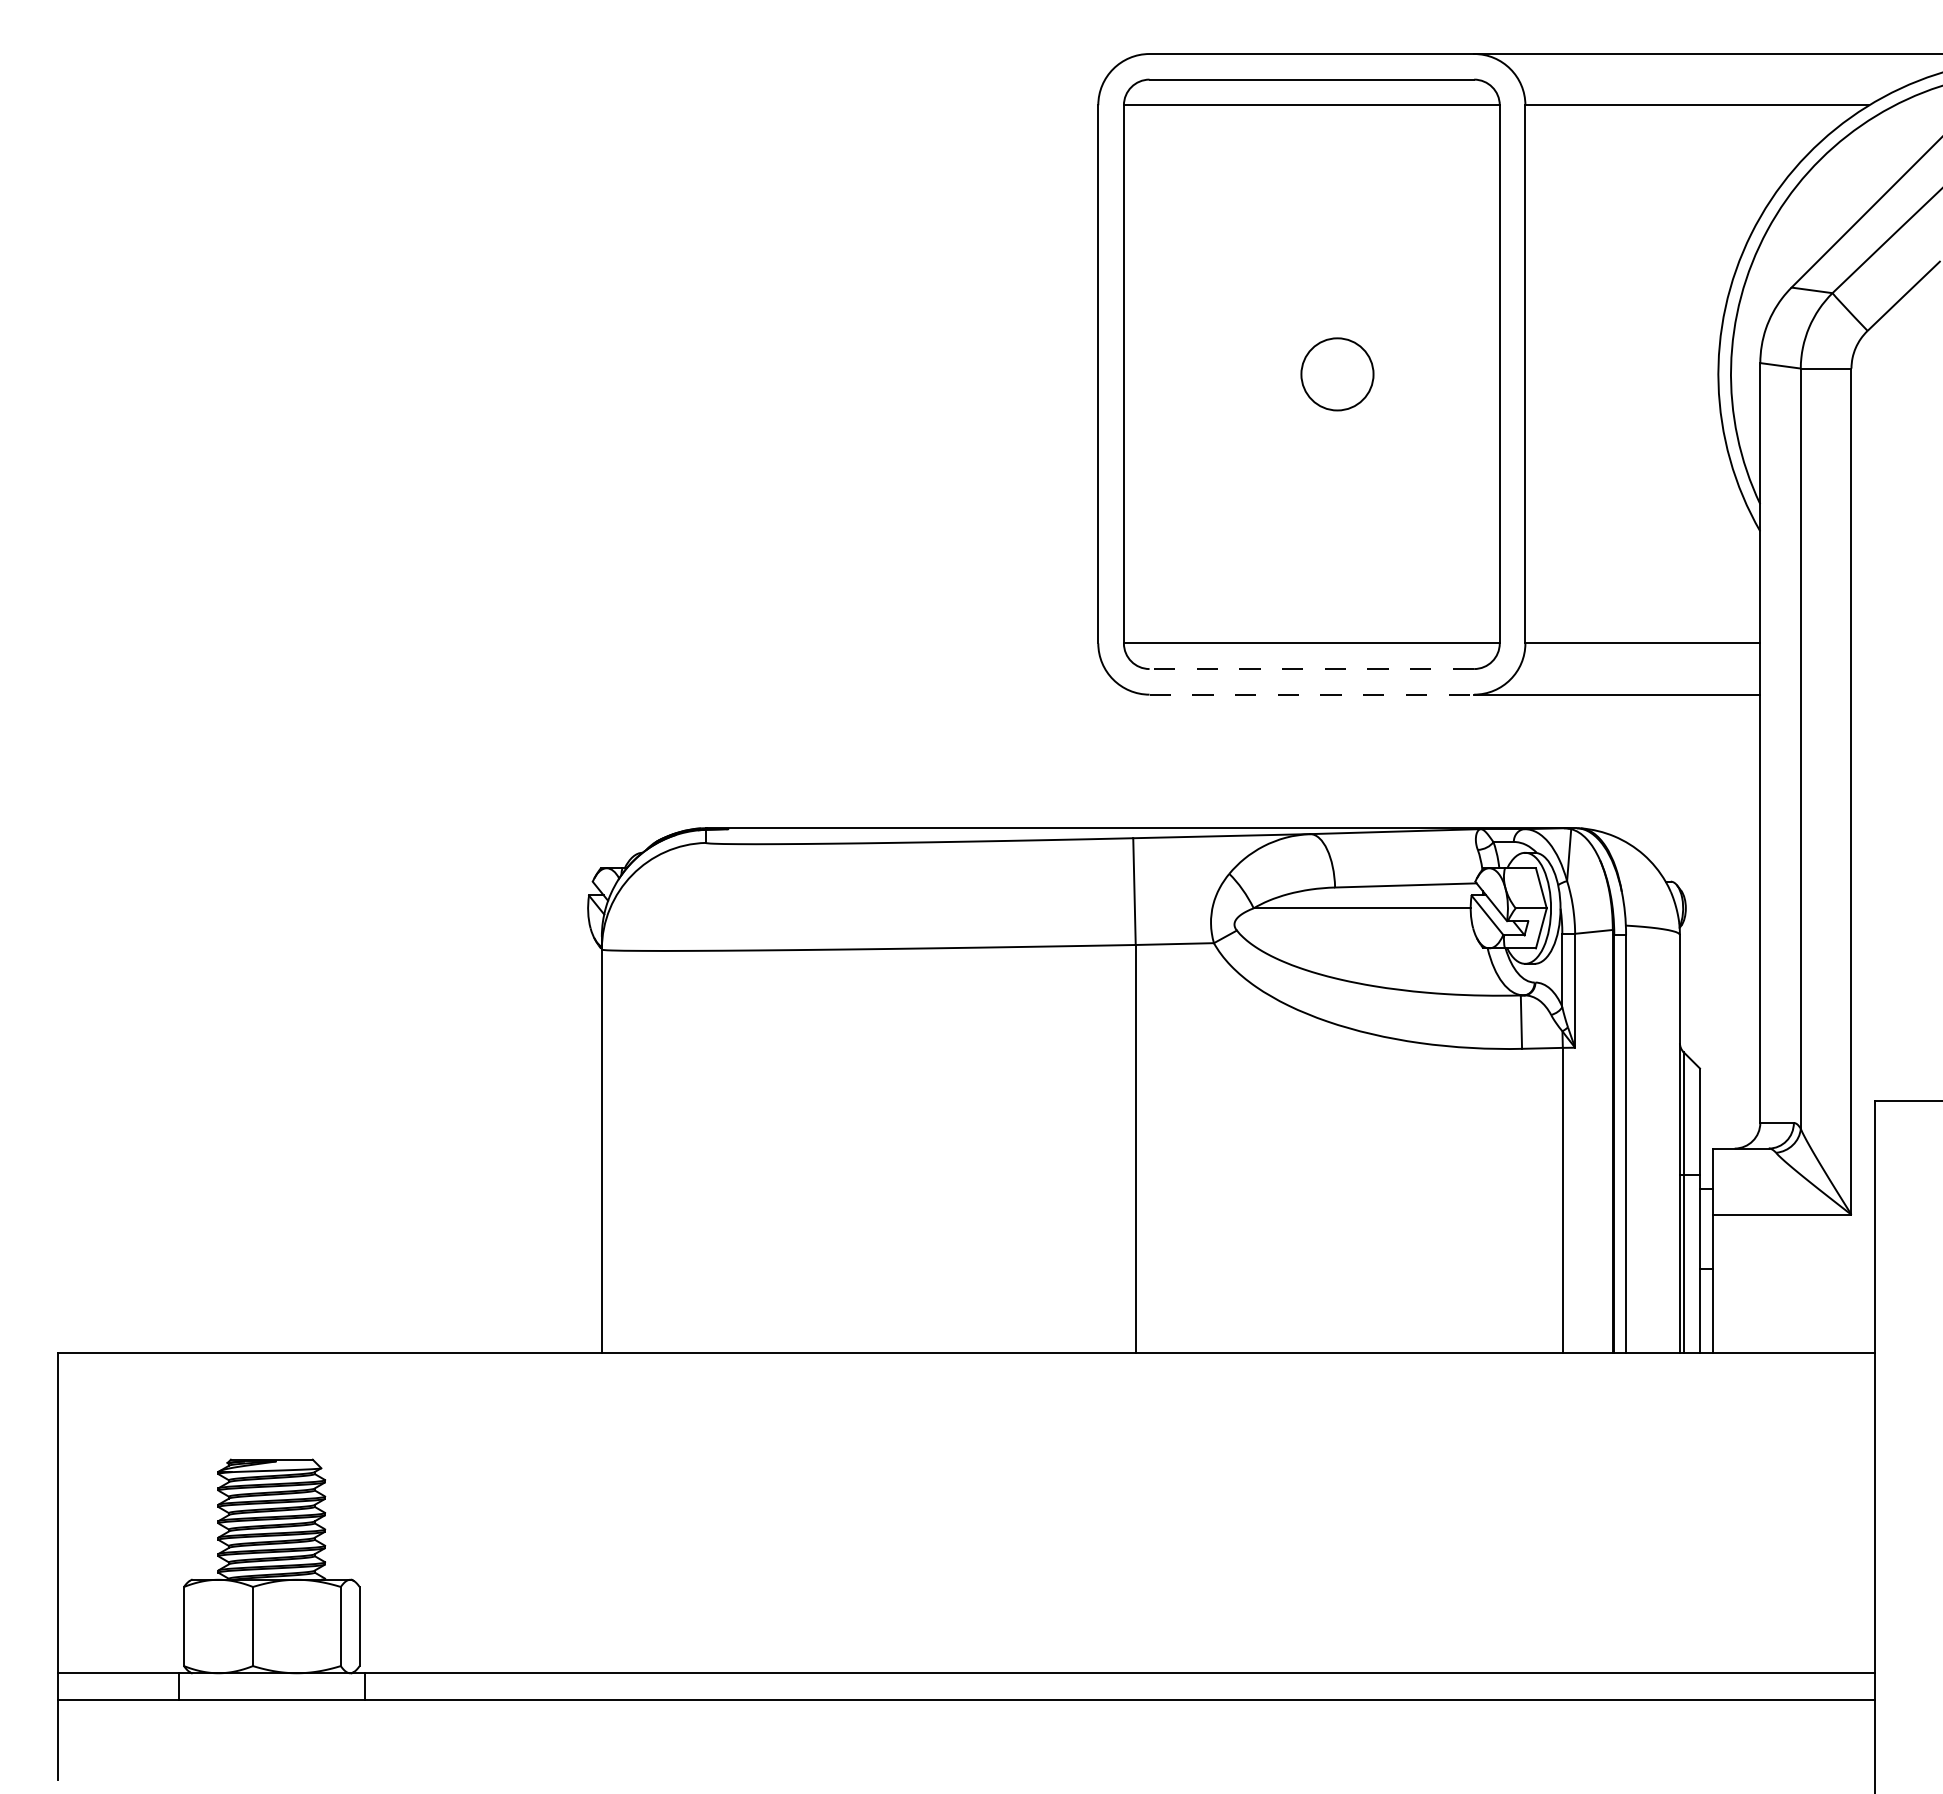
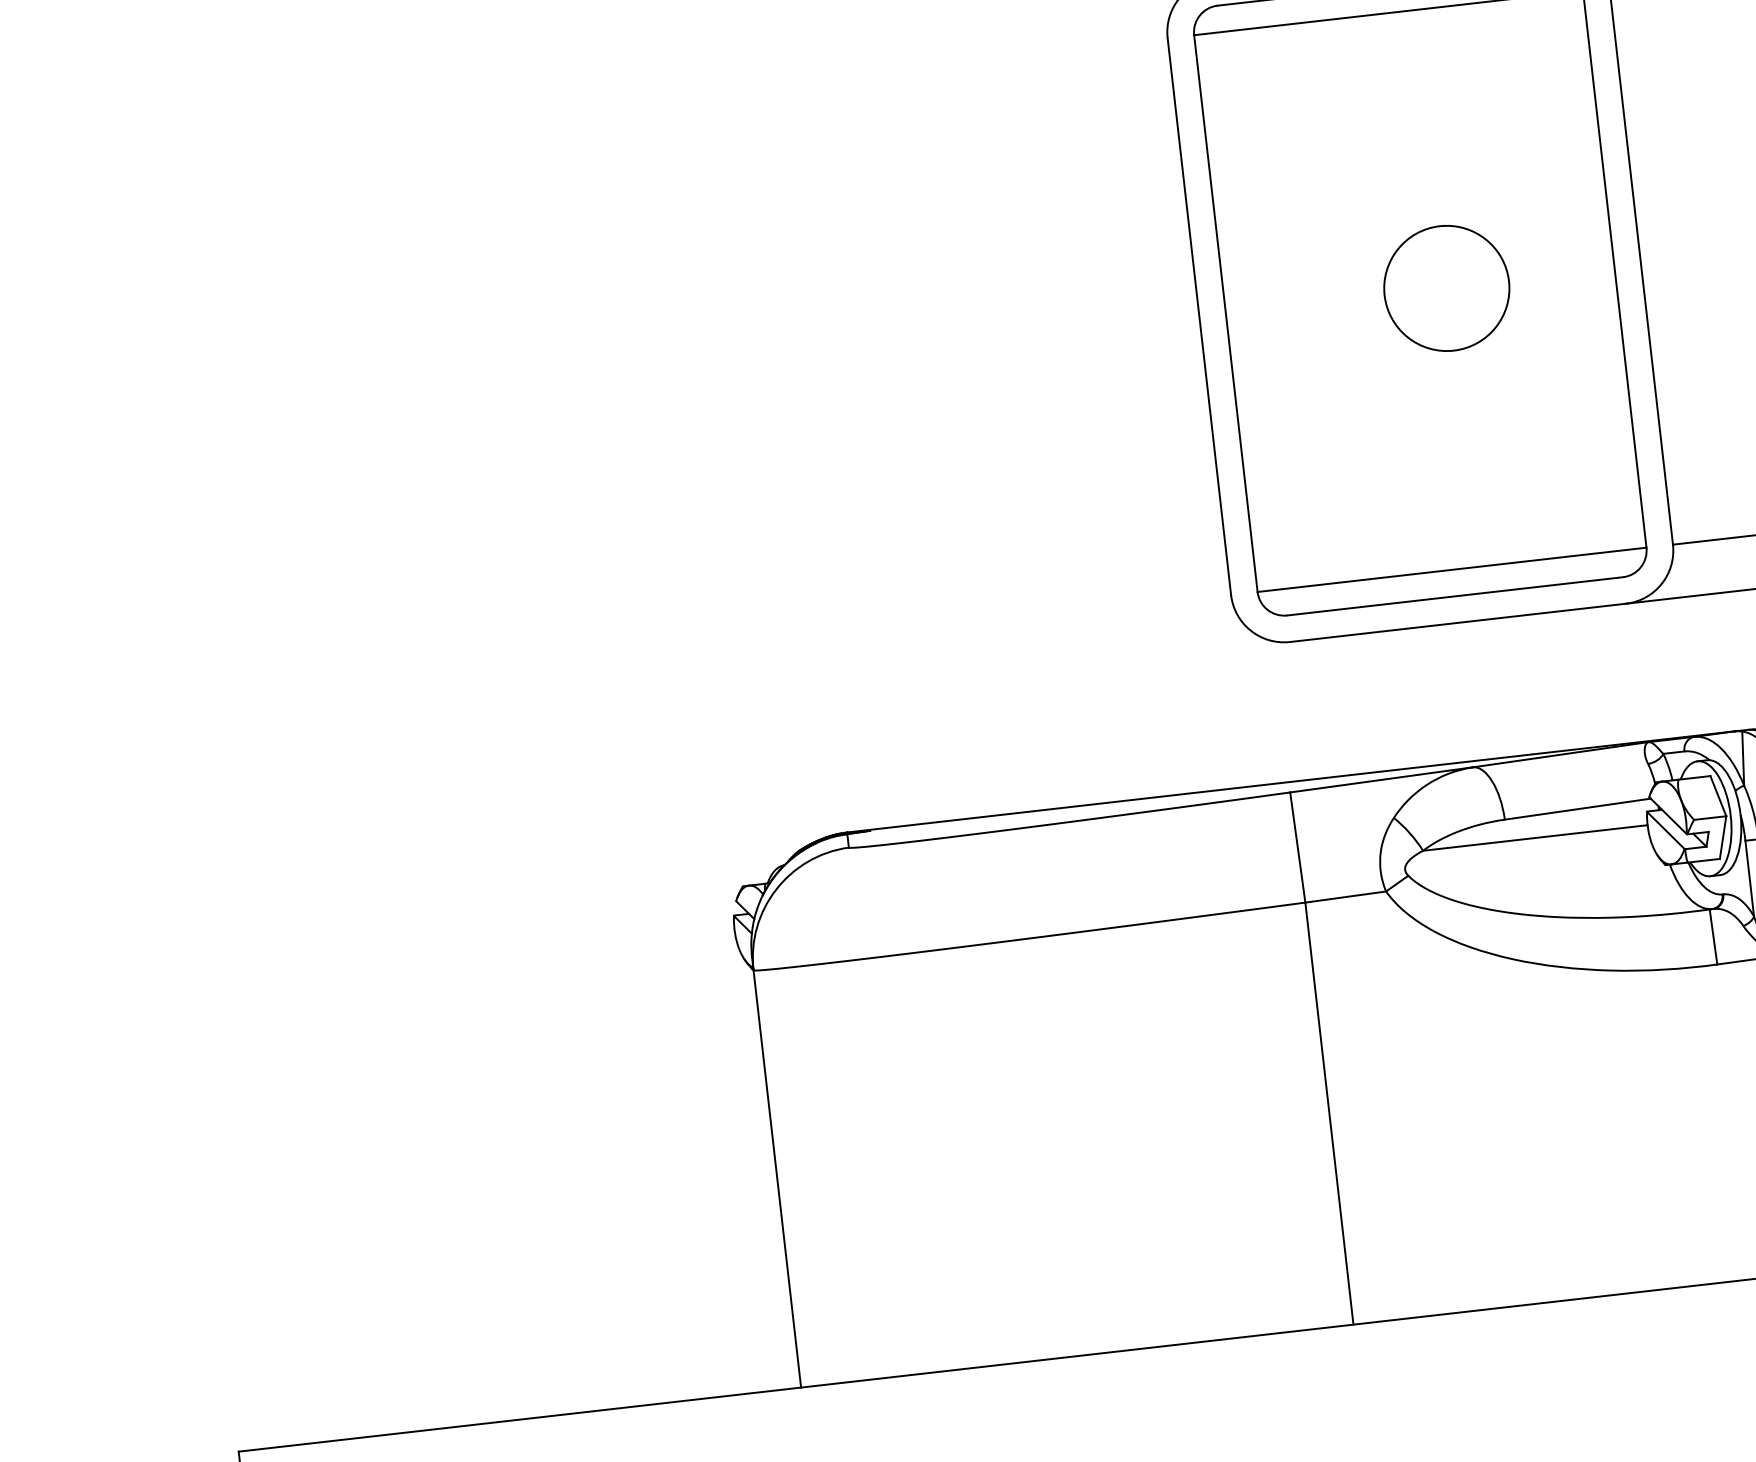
circle: (1337, 374) -> (1446, 288), size x1.67
line: (1311, 669) -> (1454, 596), dashed -> solid
line: (1312, 694) -> (1458, 622), dashed -> solid

